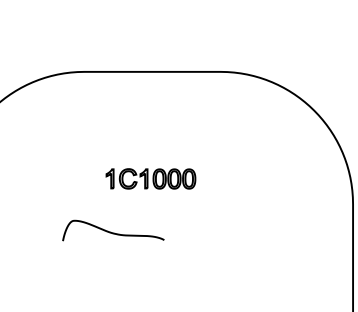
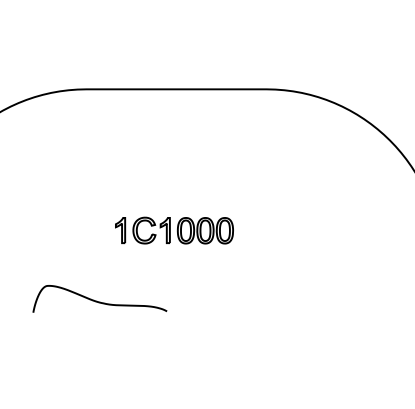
curve: (113, 232) -> (99, 301), moved

